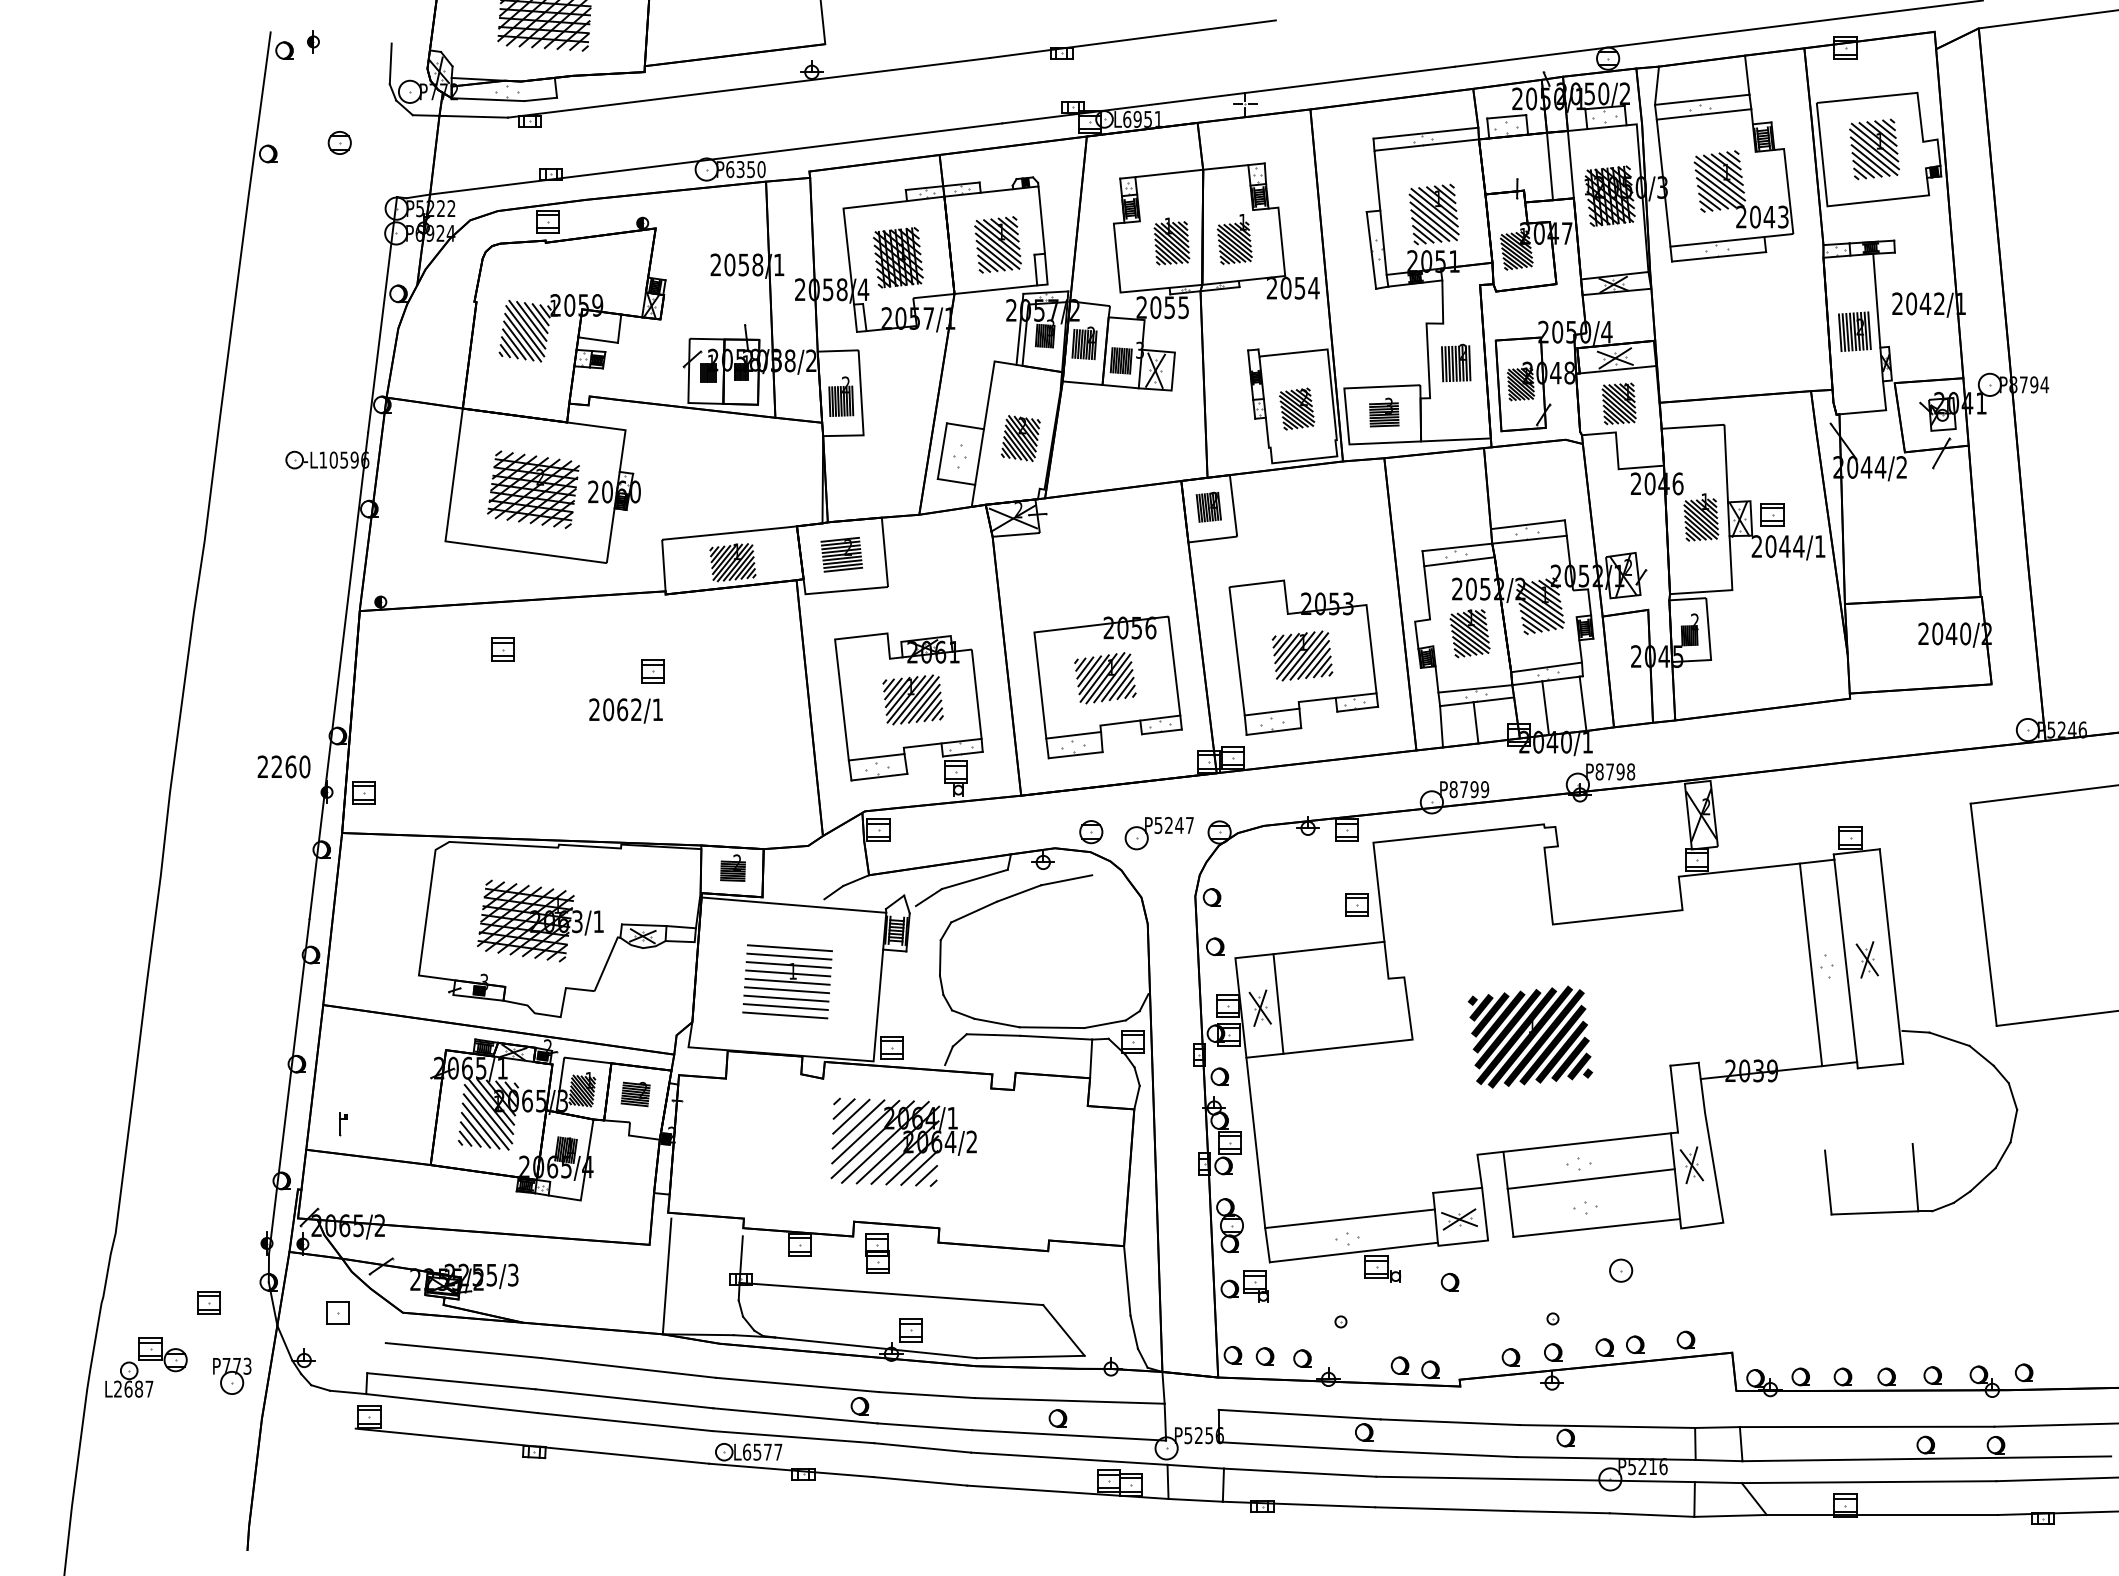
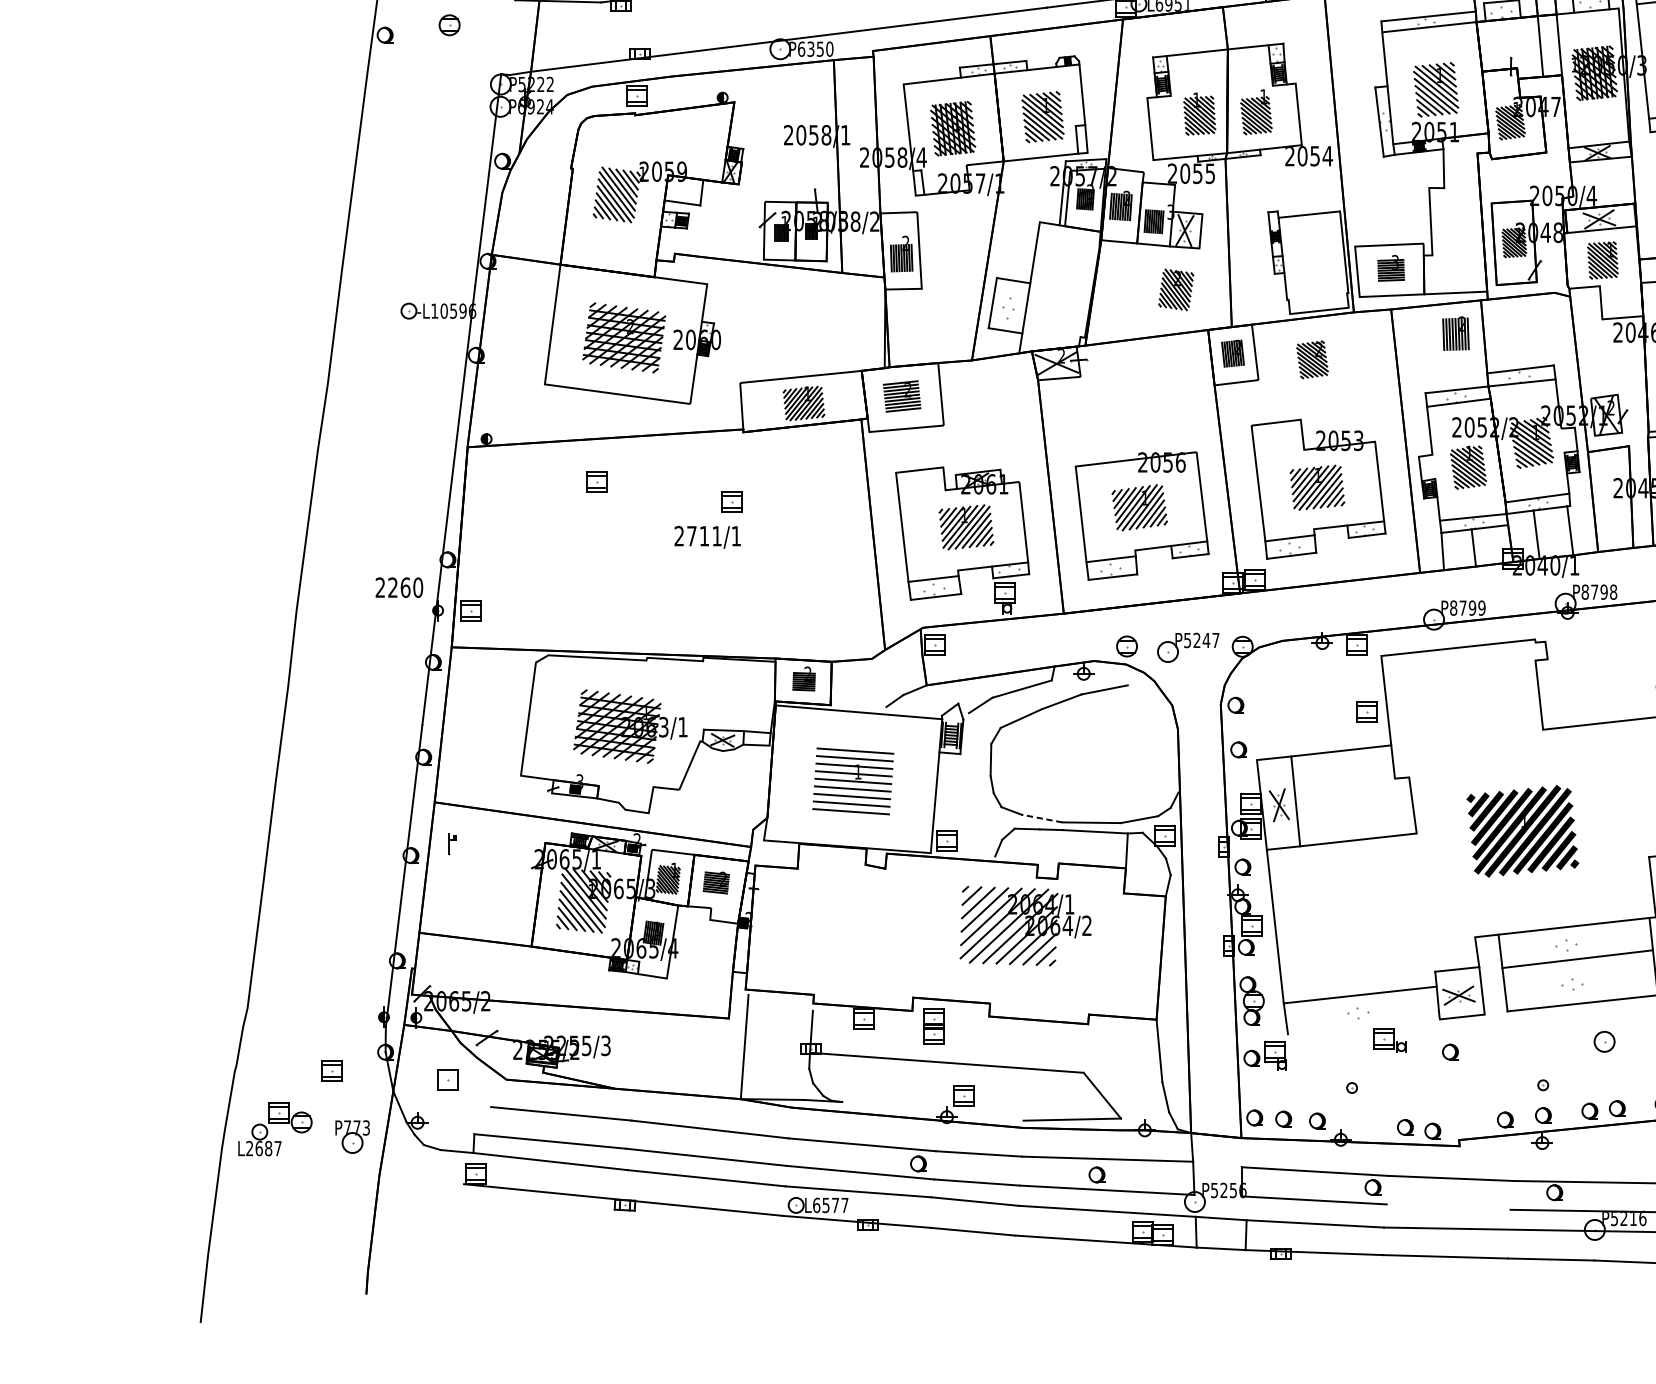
part: (1456, 362) -> (1456, 333), moved
part: (1297, 408) -> (1312, 359), moved
part: (1020, 438) -> (1175, 289), moved
text: (622, 709) -> (704, 535), 2062/1 -> 2711/1
line: (997, 1023) -> (1042, 818), solid -> dashed
part: (343, 1124) -> (452, 845), moved
part: (903, 1141) -> (1025, 925), moved
line: (1353, 1252) -> (1363, 1025), removed
line: (875, 1347) -> (932, 1111), removed
line: (1447, 1454) -> (1448, 1207), removed

